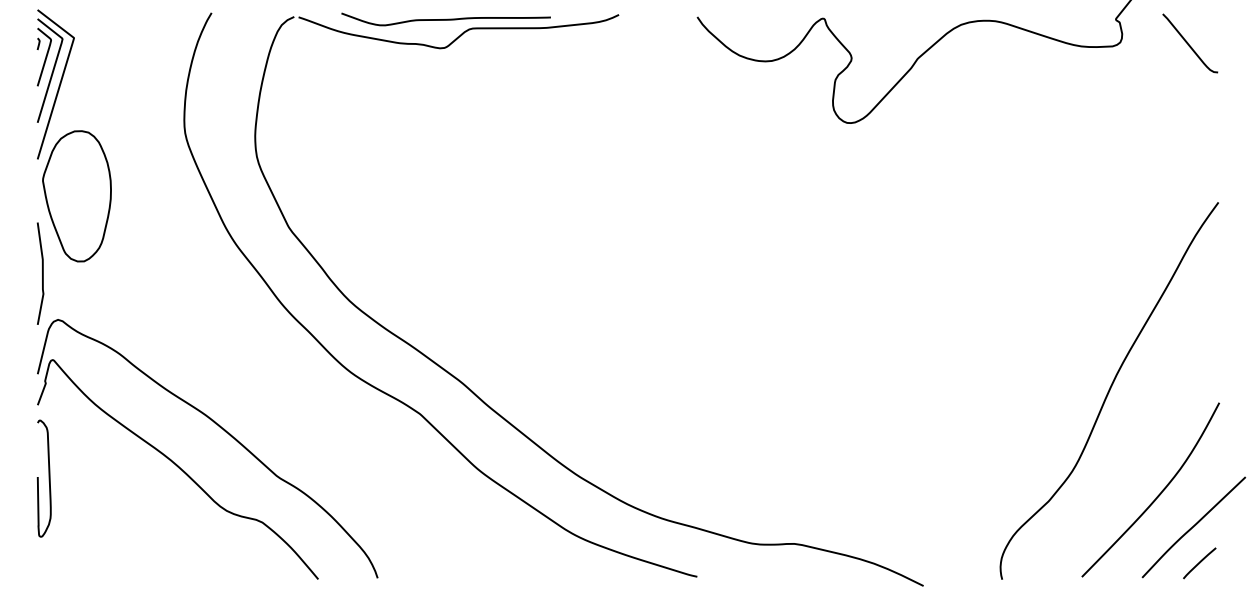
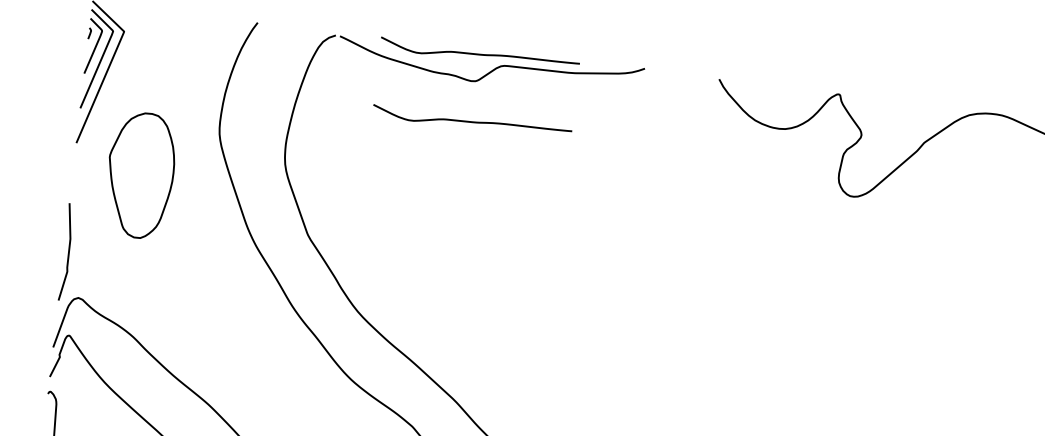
curve: (445, 90) -> (471, 121), added
part: (76, 196) -> (139, 175), moved

